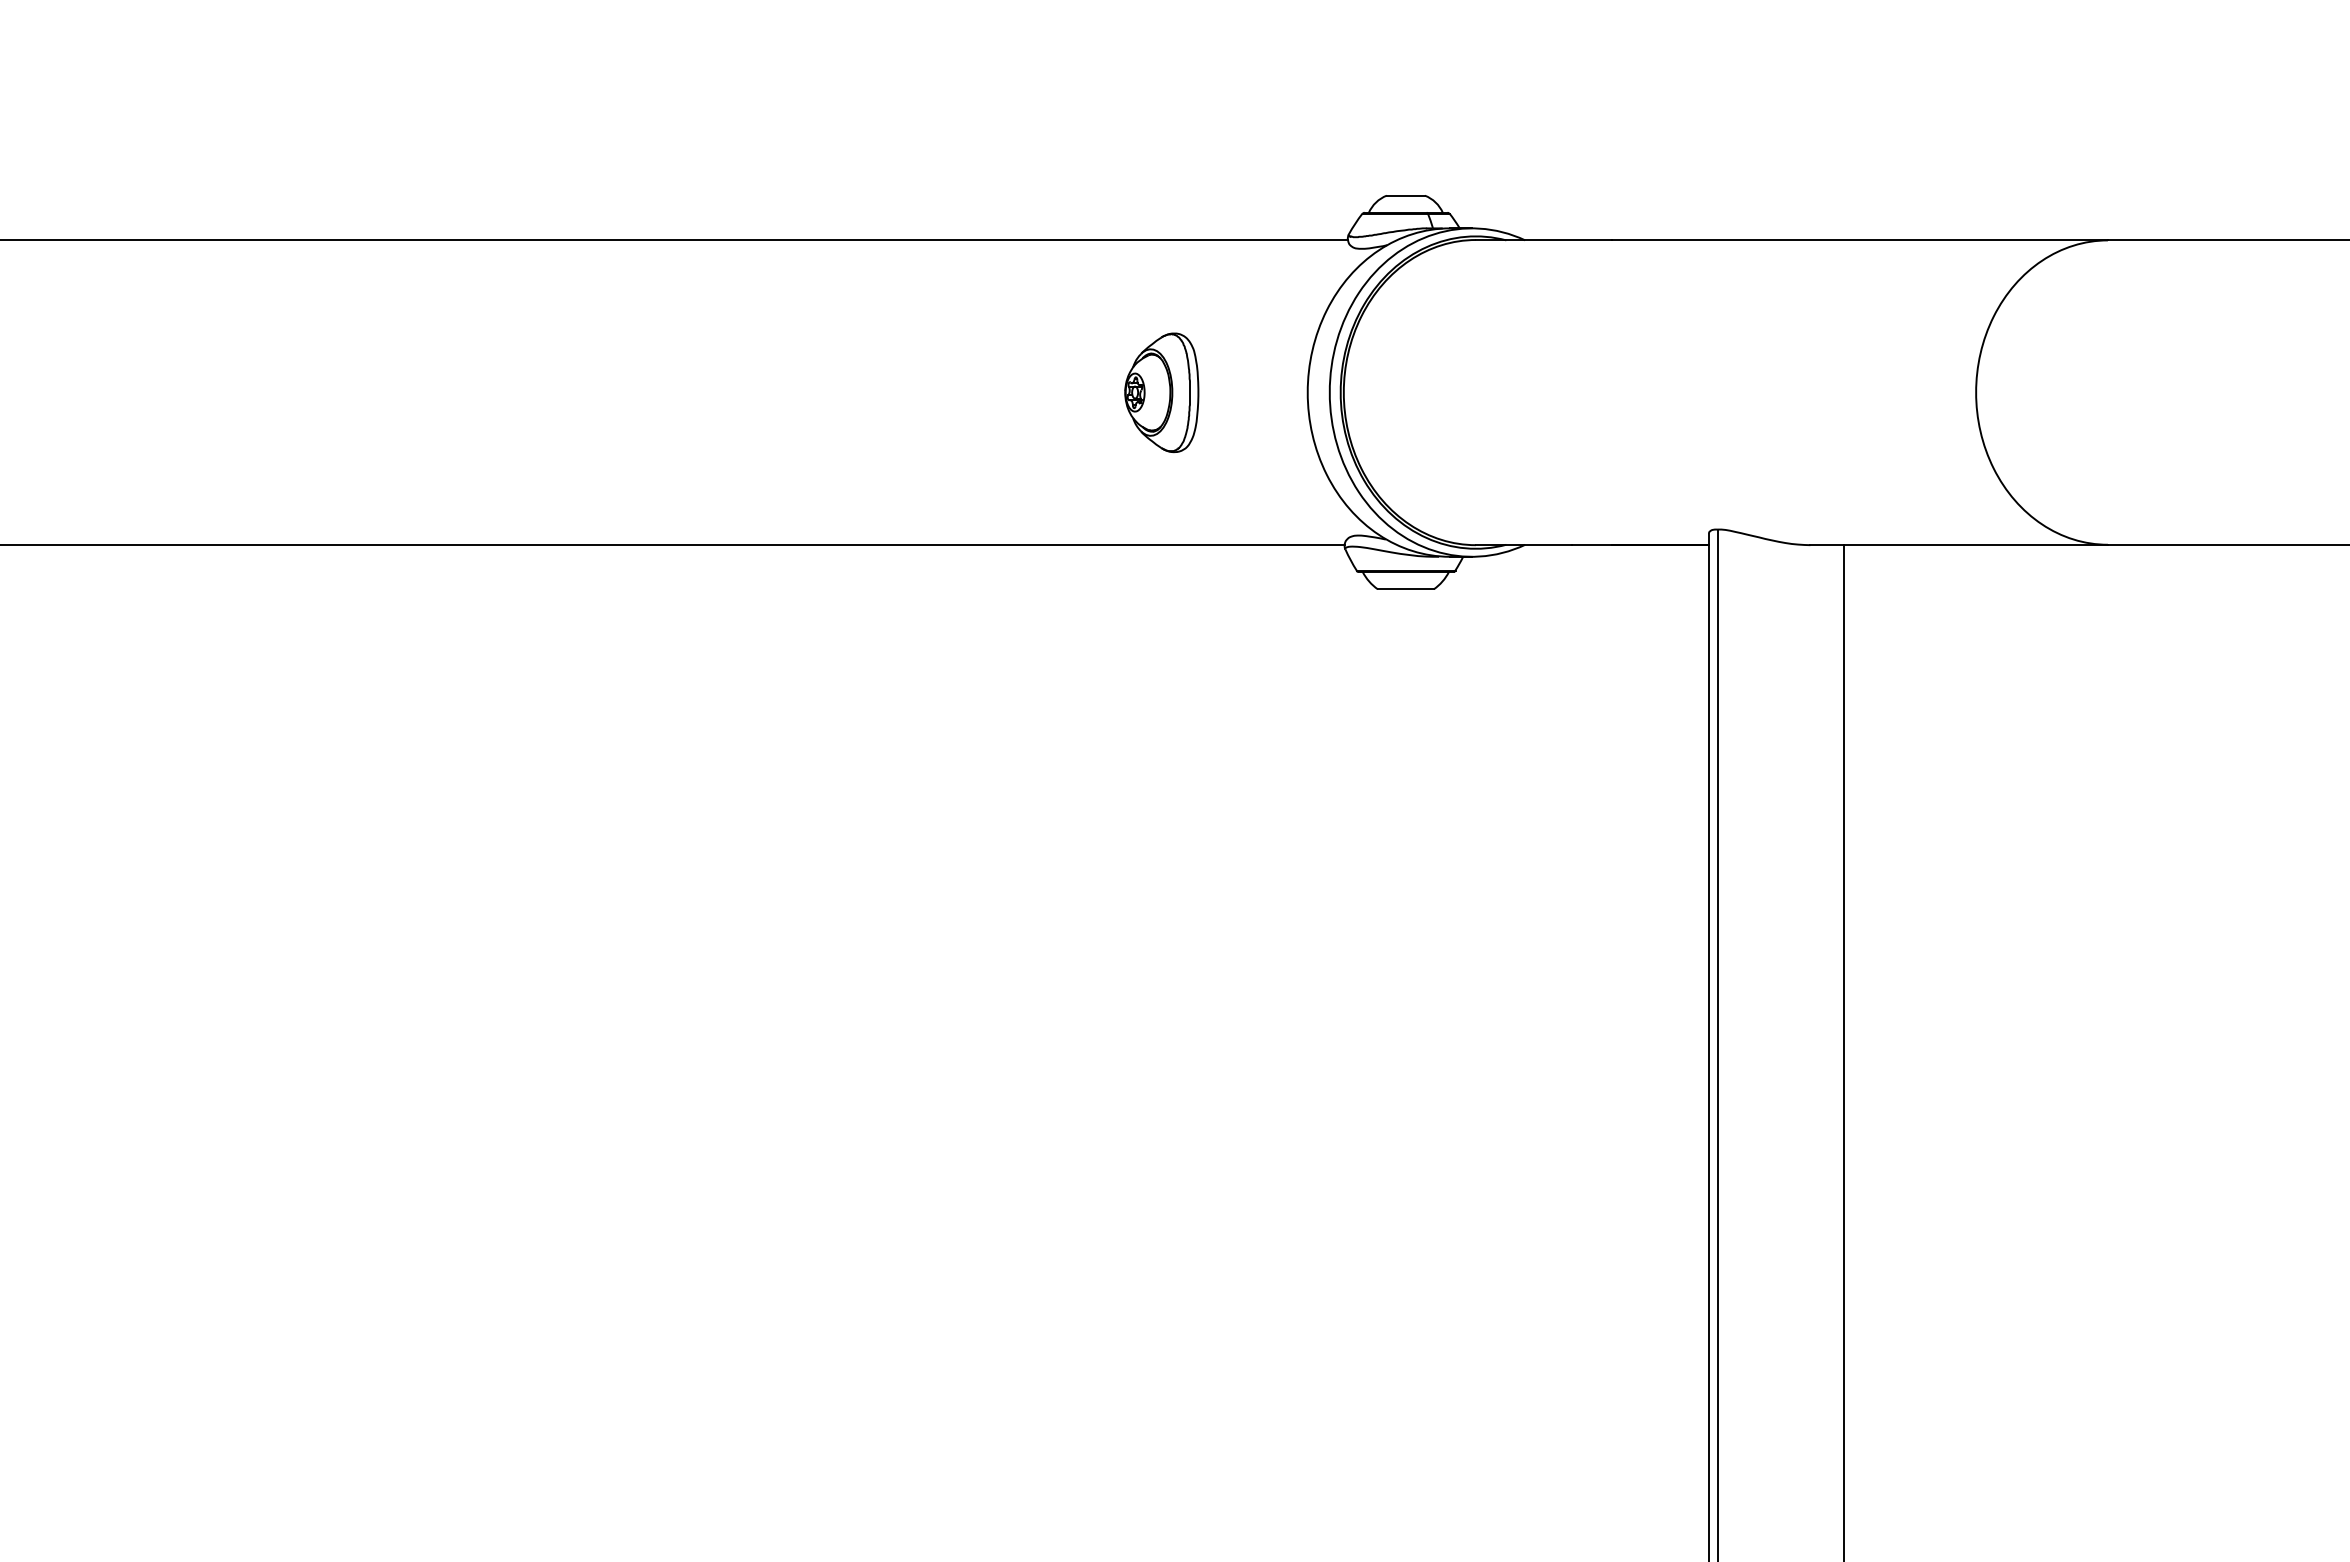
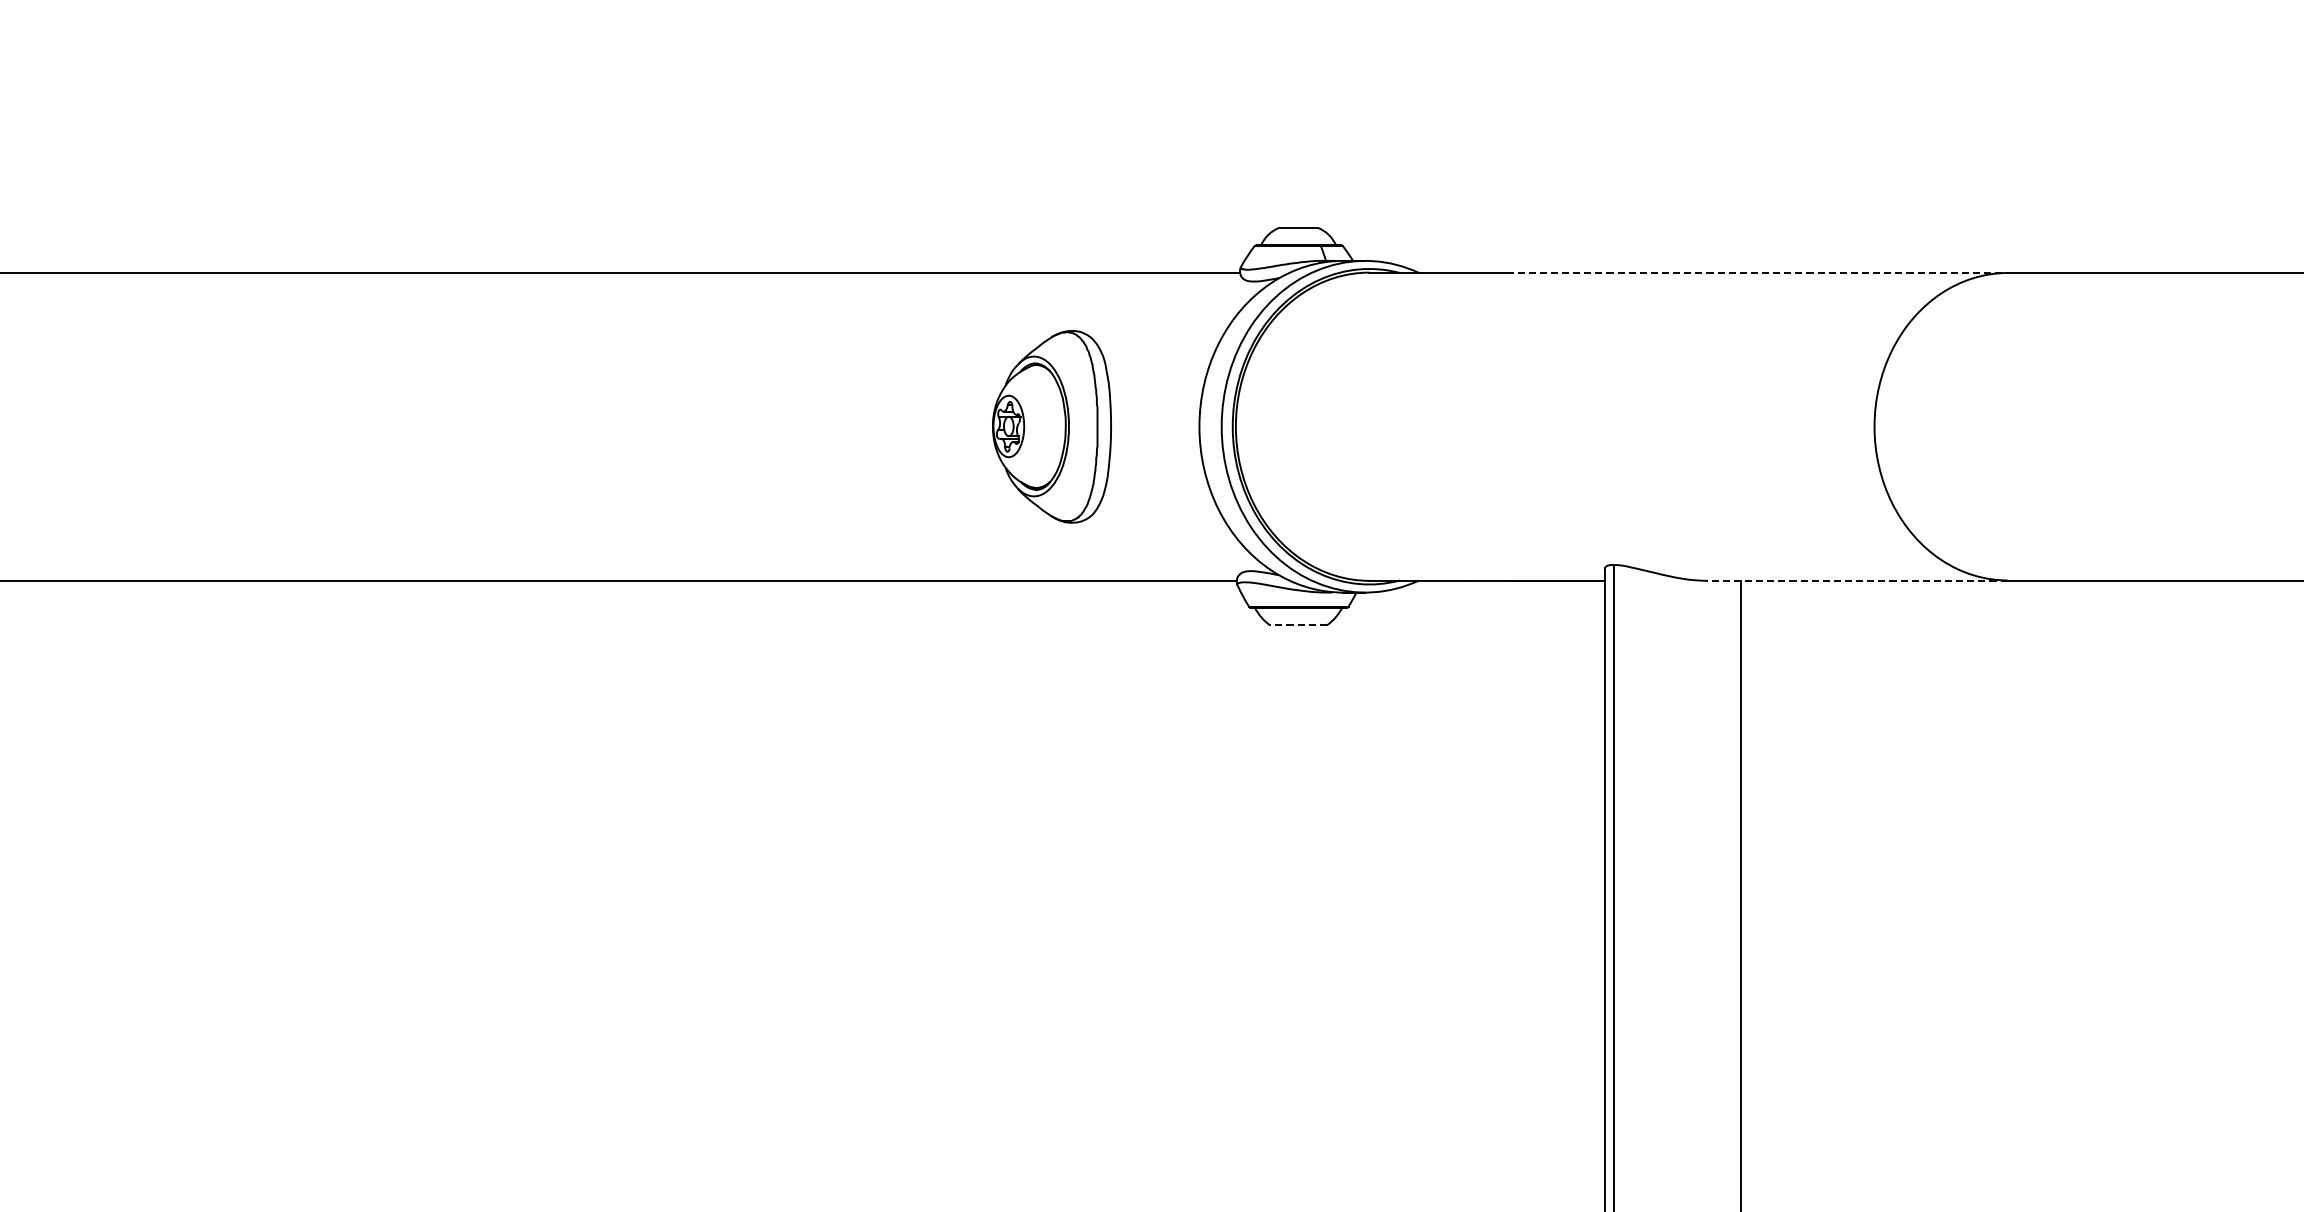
line: (1860, 240) -> (1757, 273), solid -> dashed
part: (1161, 392) -> (1051, 426), size x1.6
line: (1959, 545) -> (1857, 581), solid -> dashed
line: (1405, 589) -> (1298, 625), solid -> dashed

